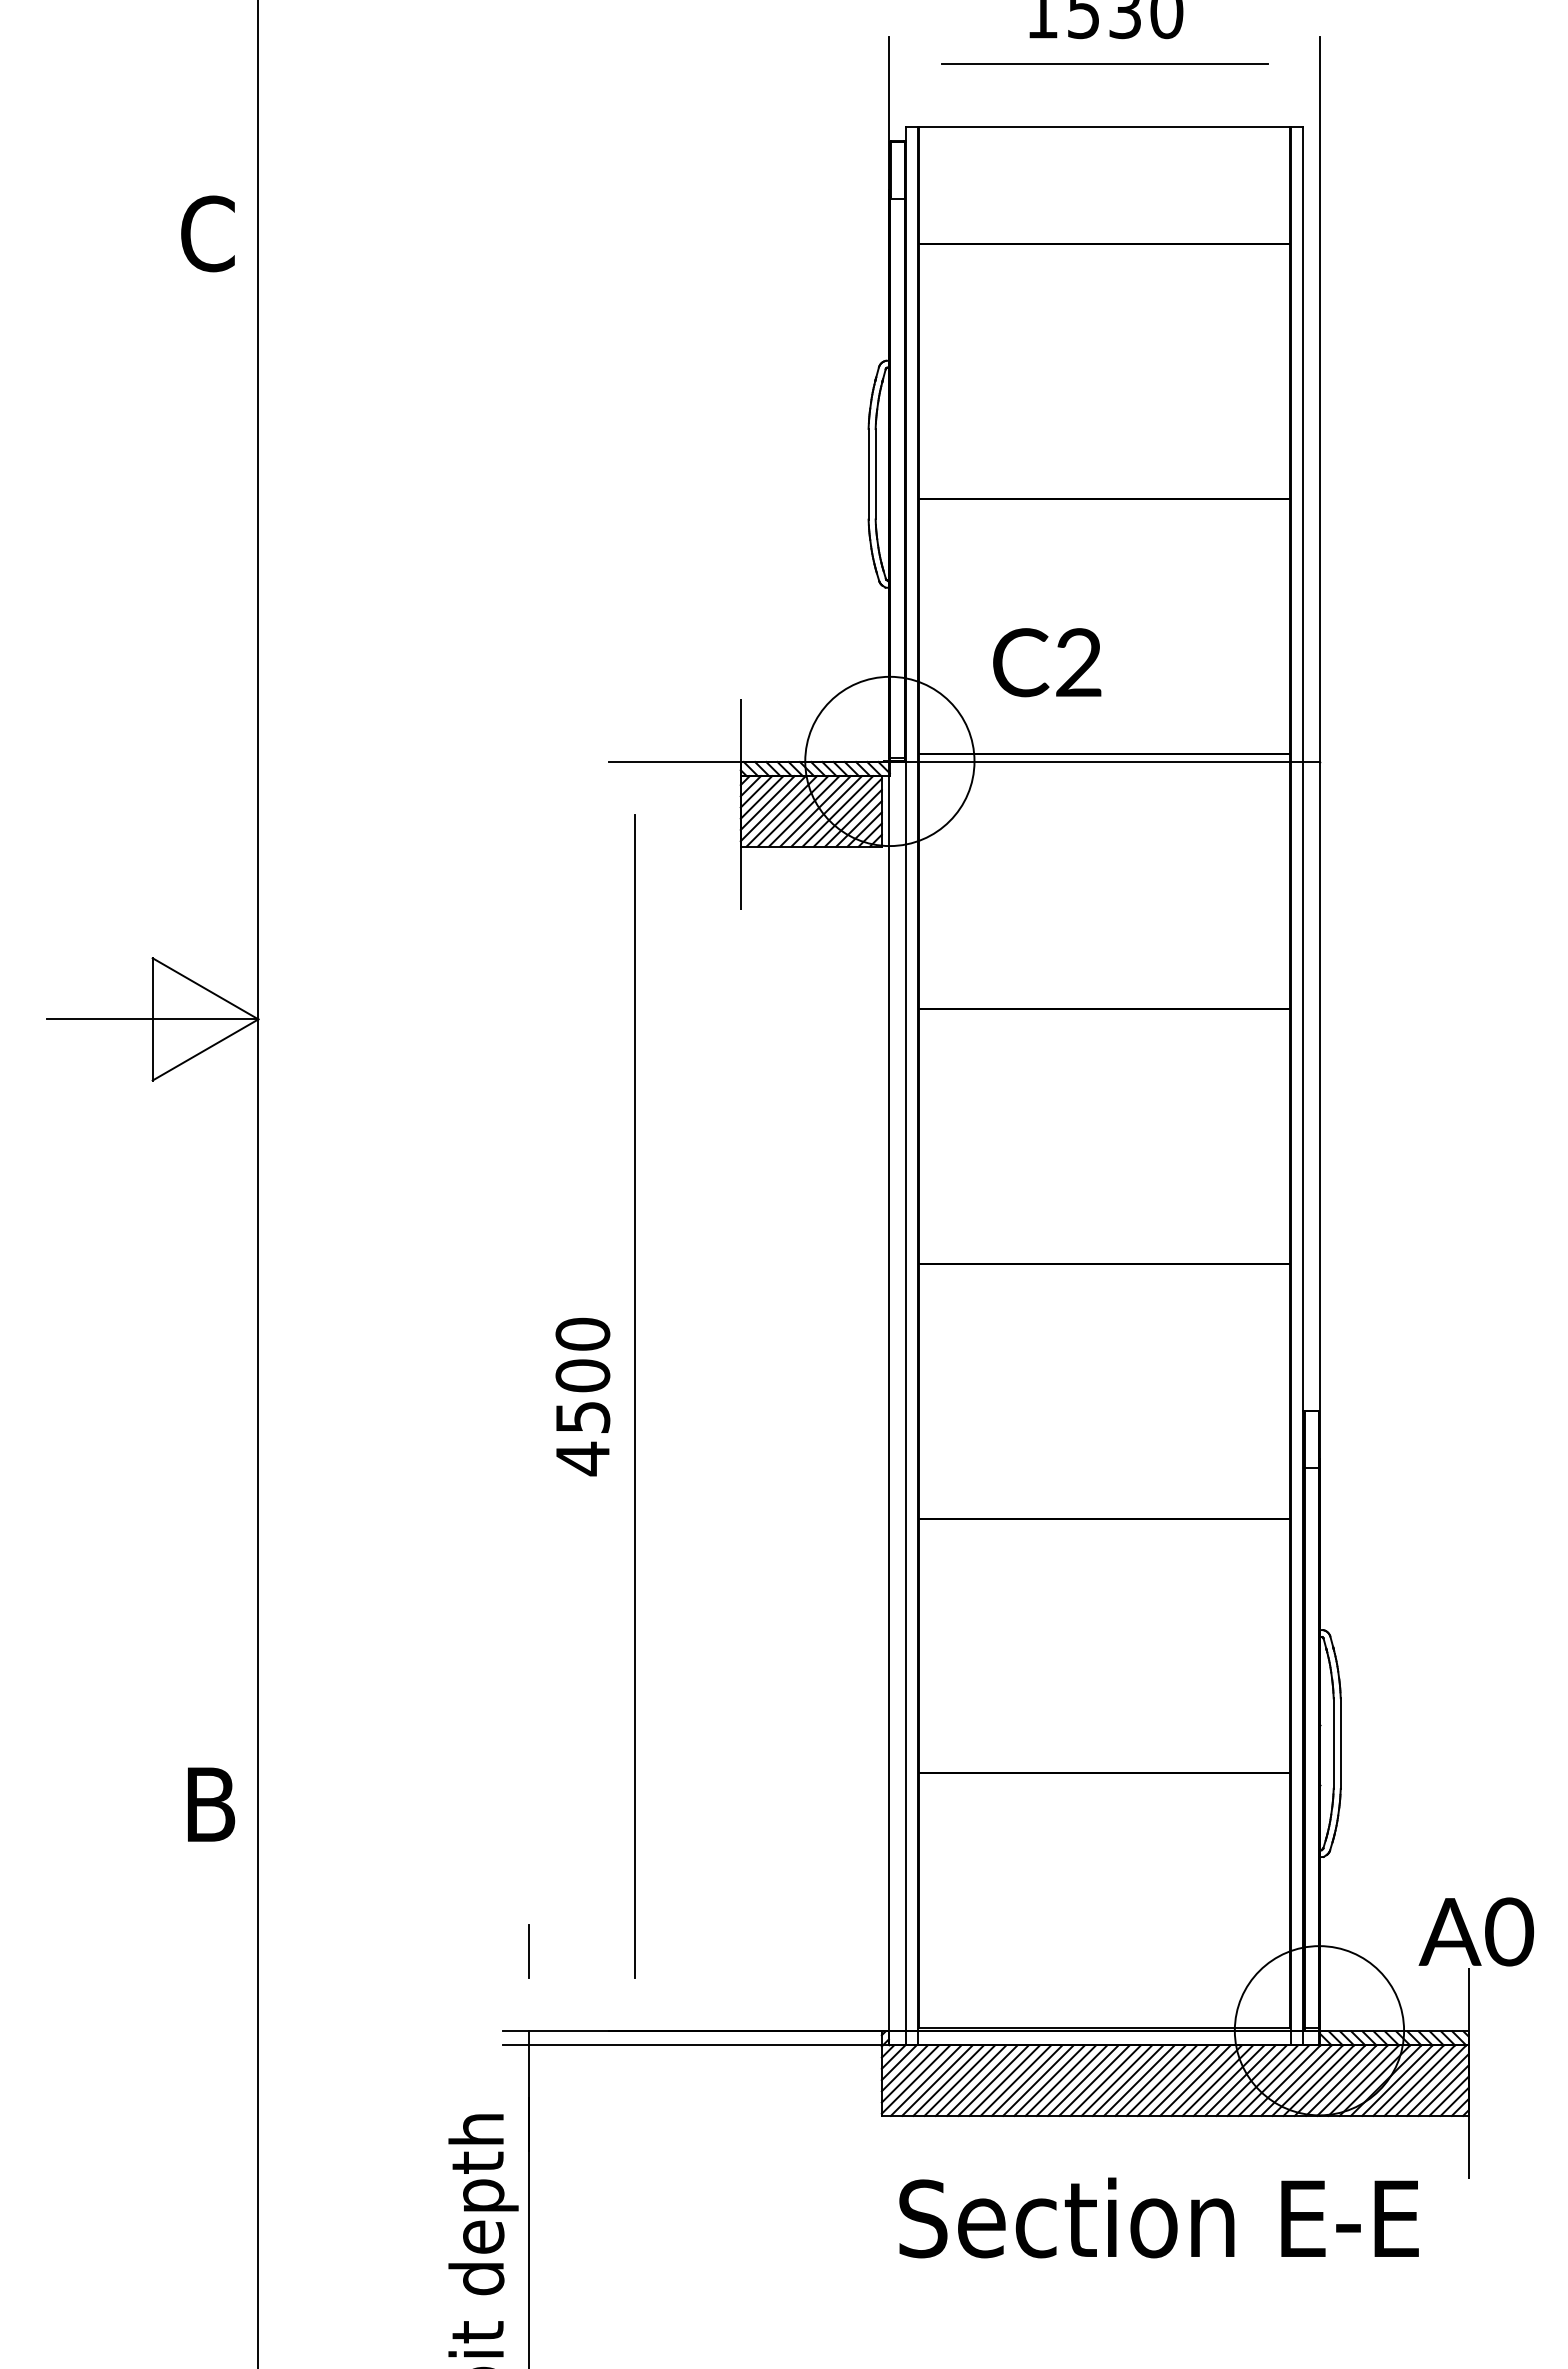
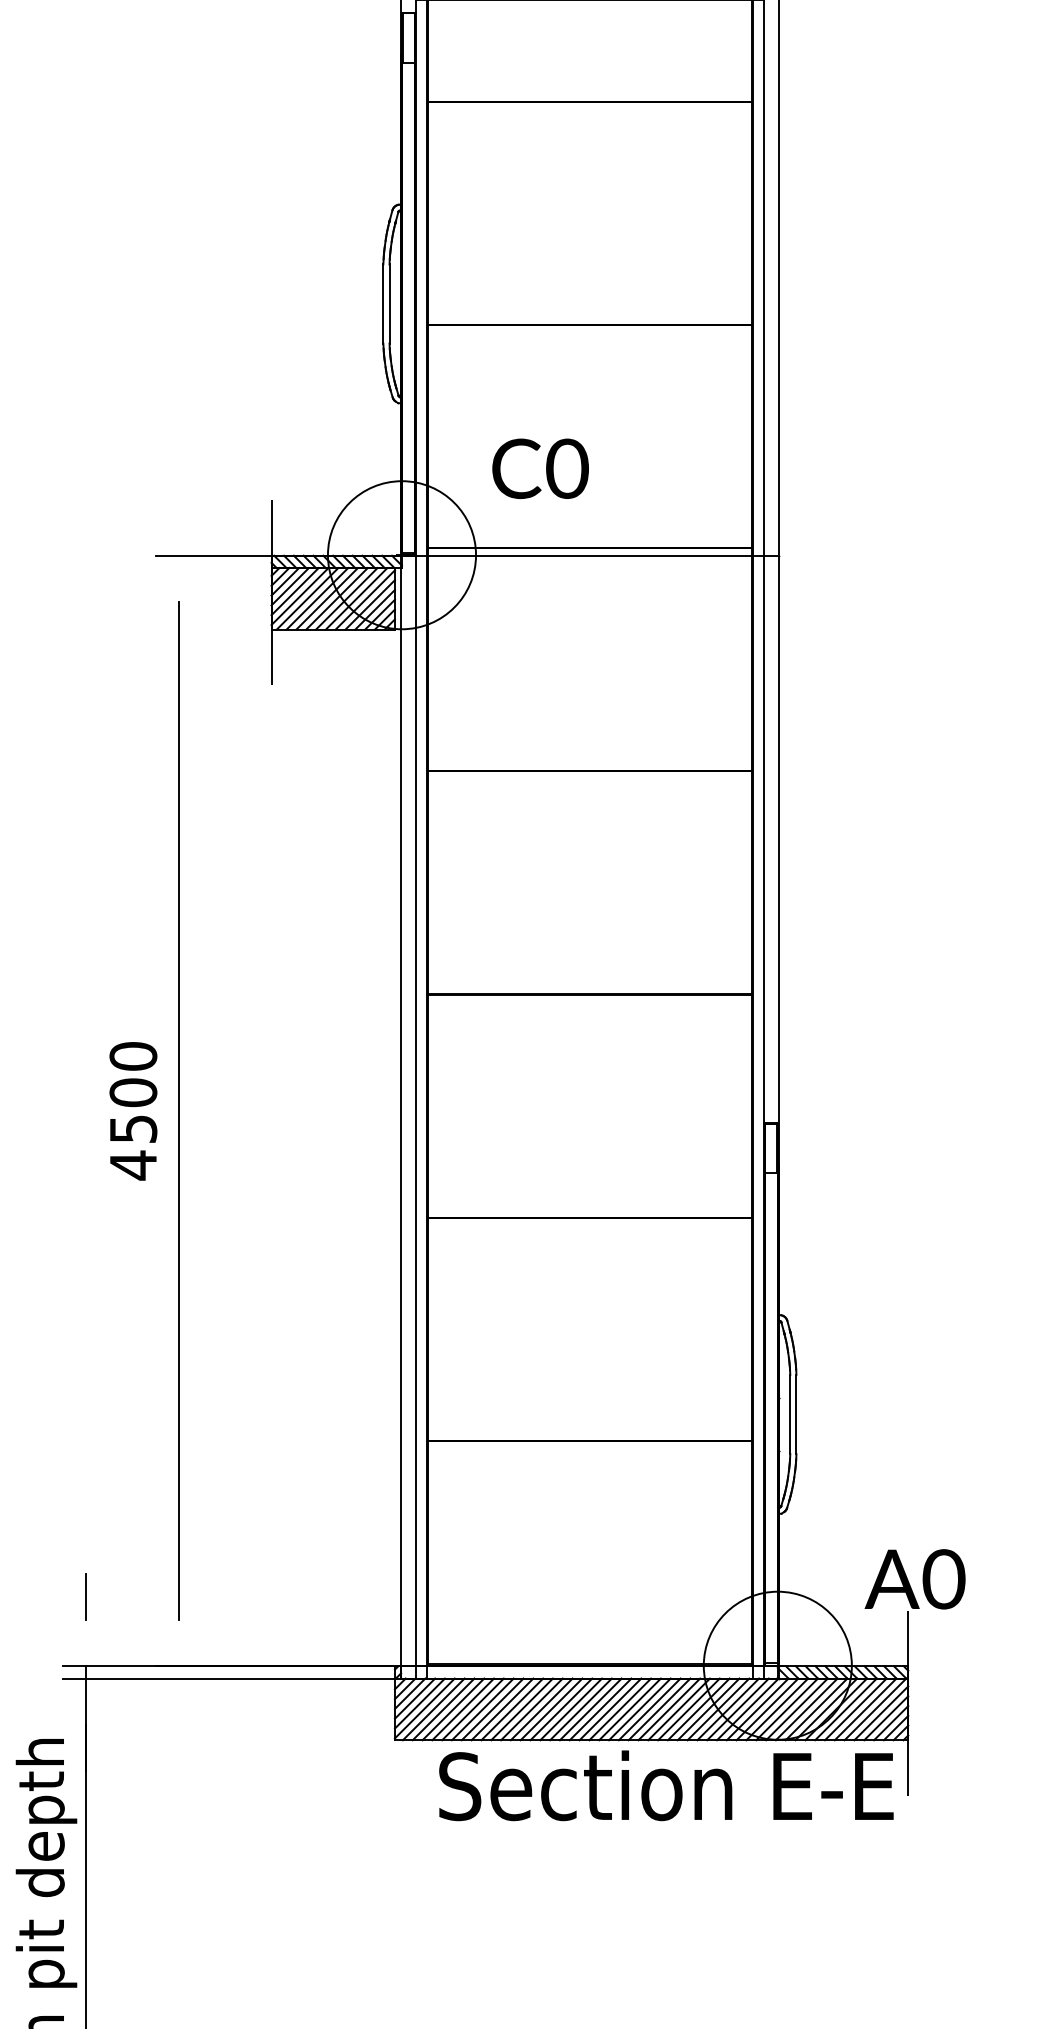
text: (1078, 662) -> (567, 468), C2 -> C0
text: (1158, 2217) -> (665, 1785), moved

